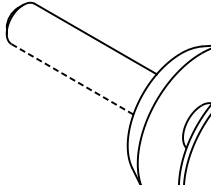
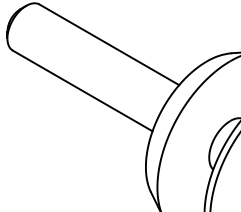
line: (72, 78) -> (82, 90), dashed -> solid

